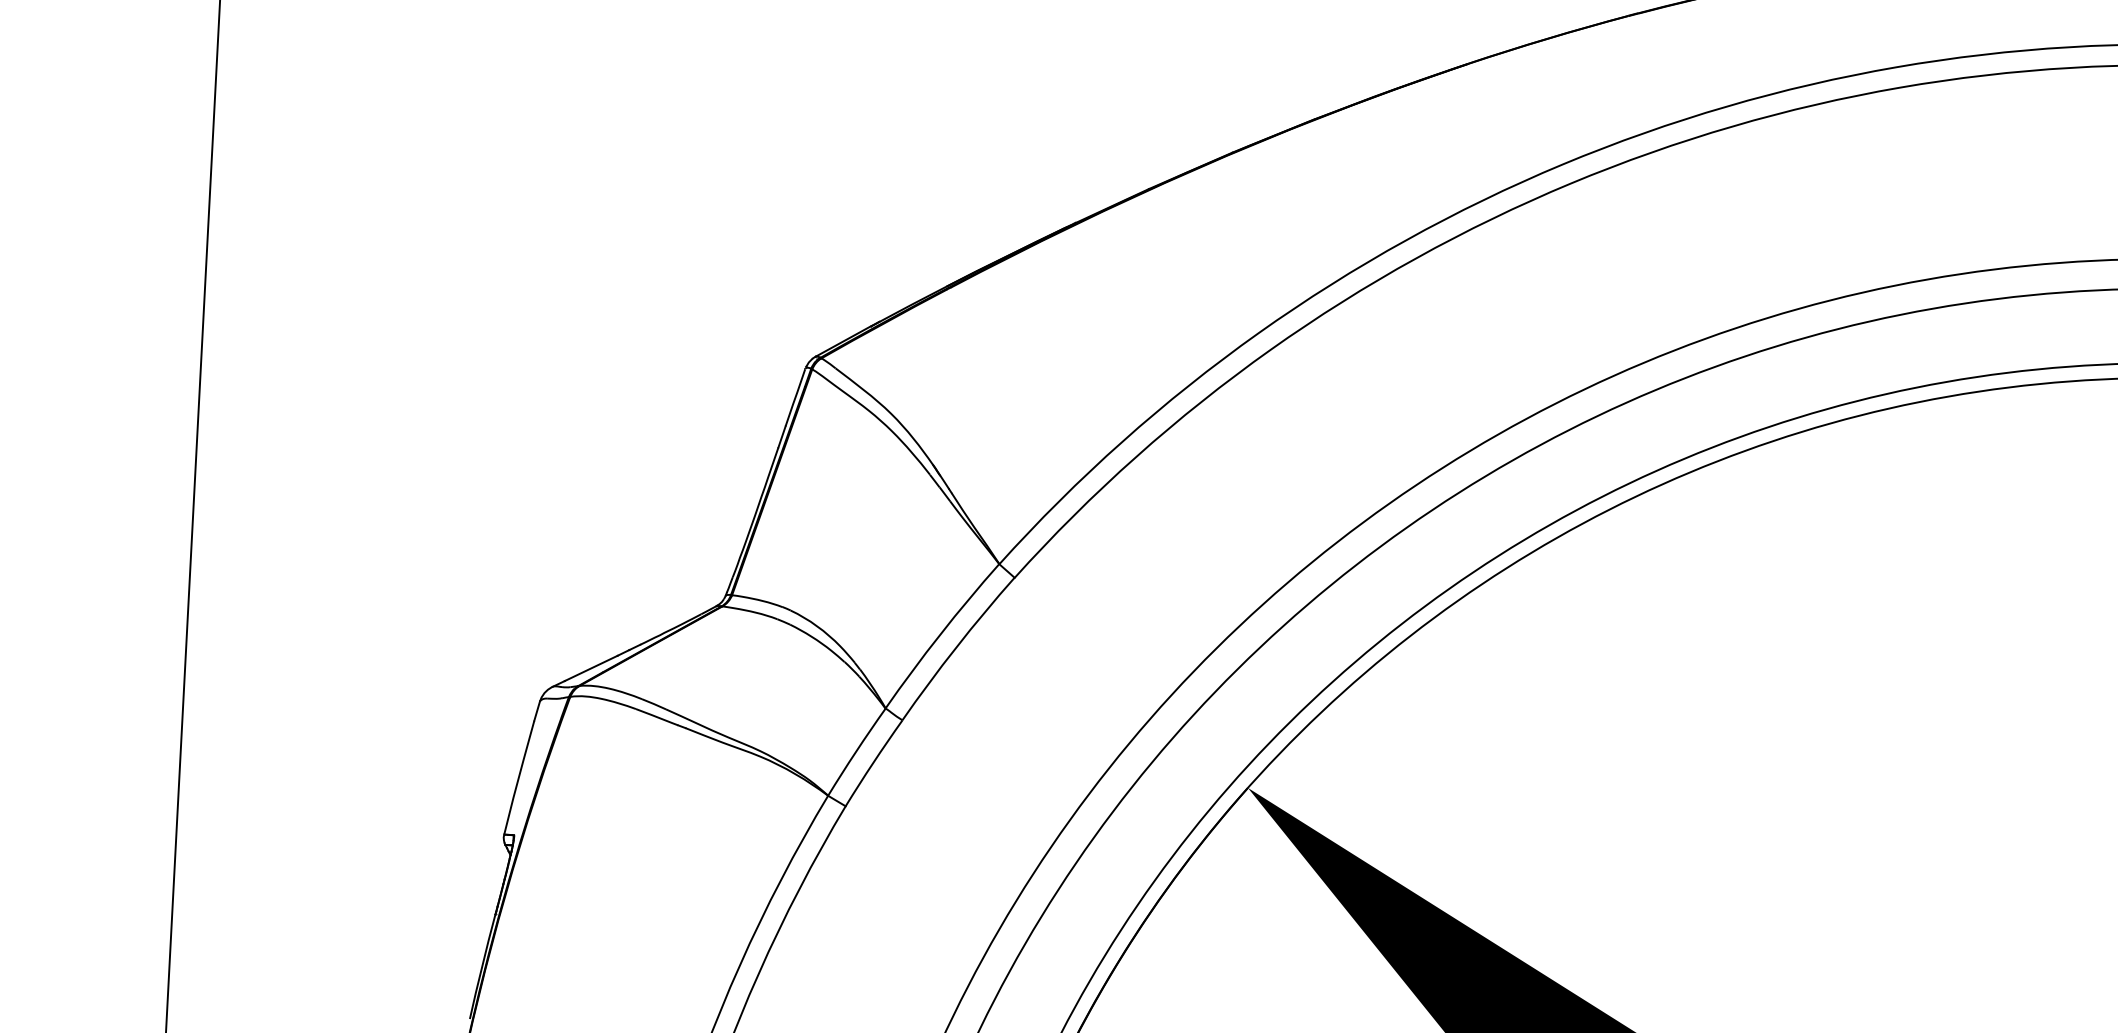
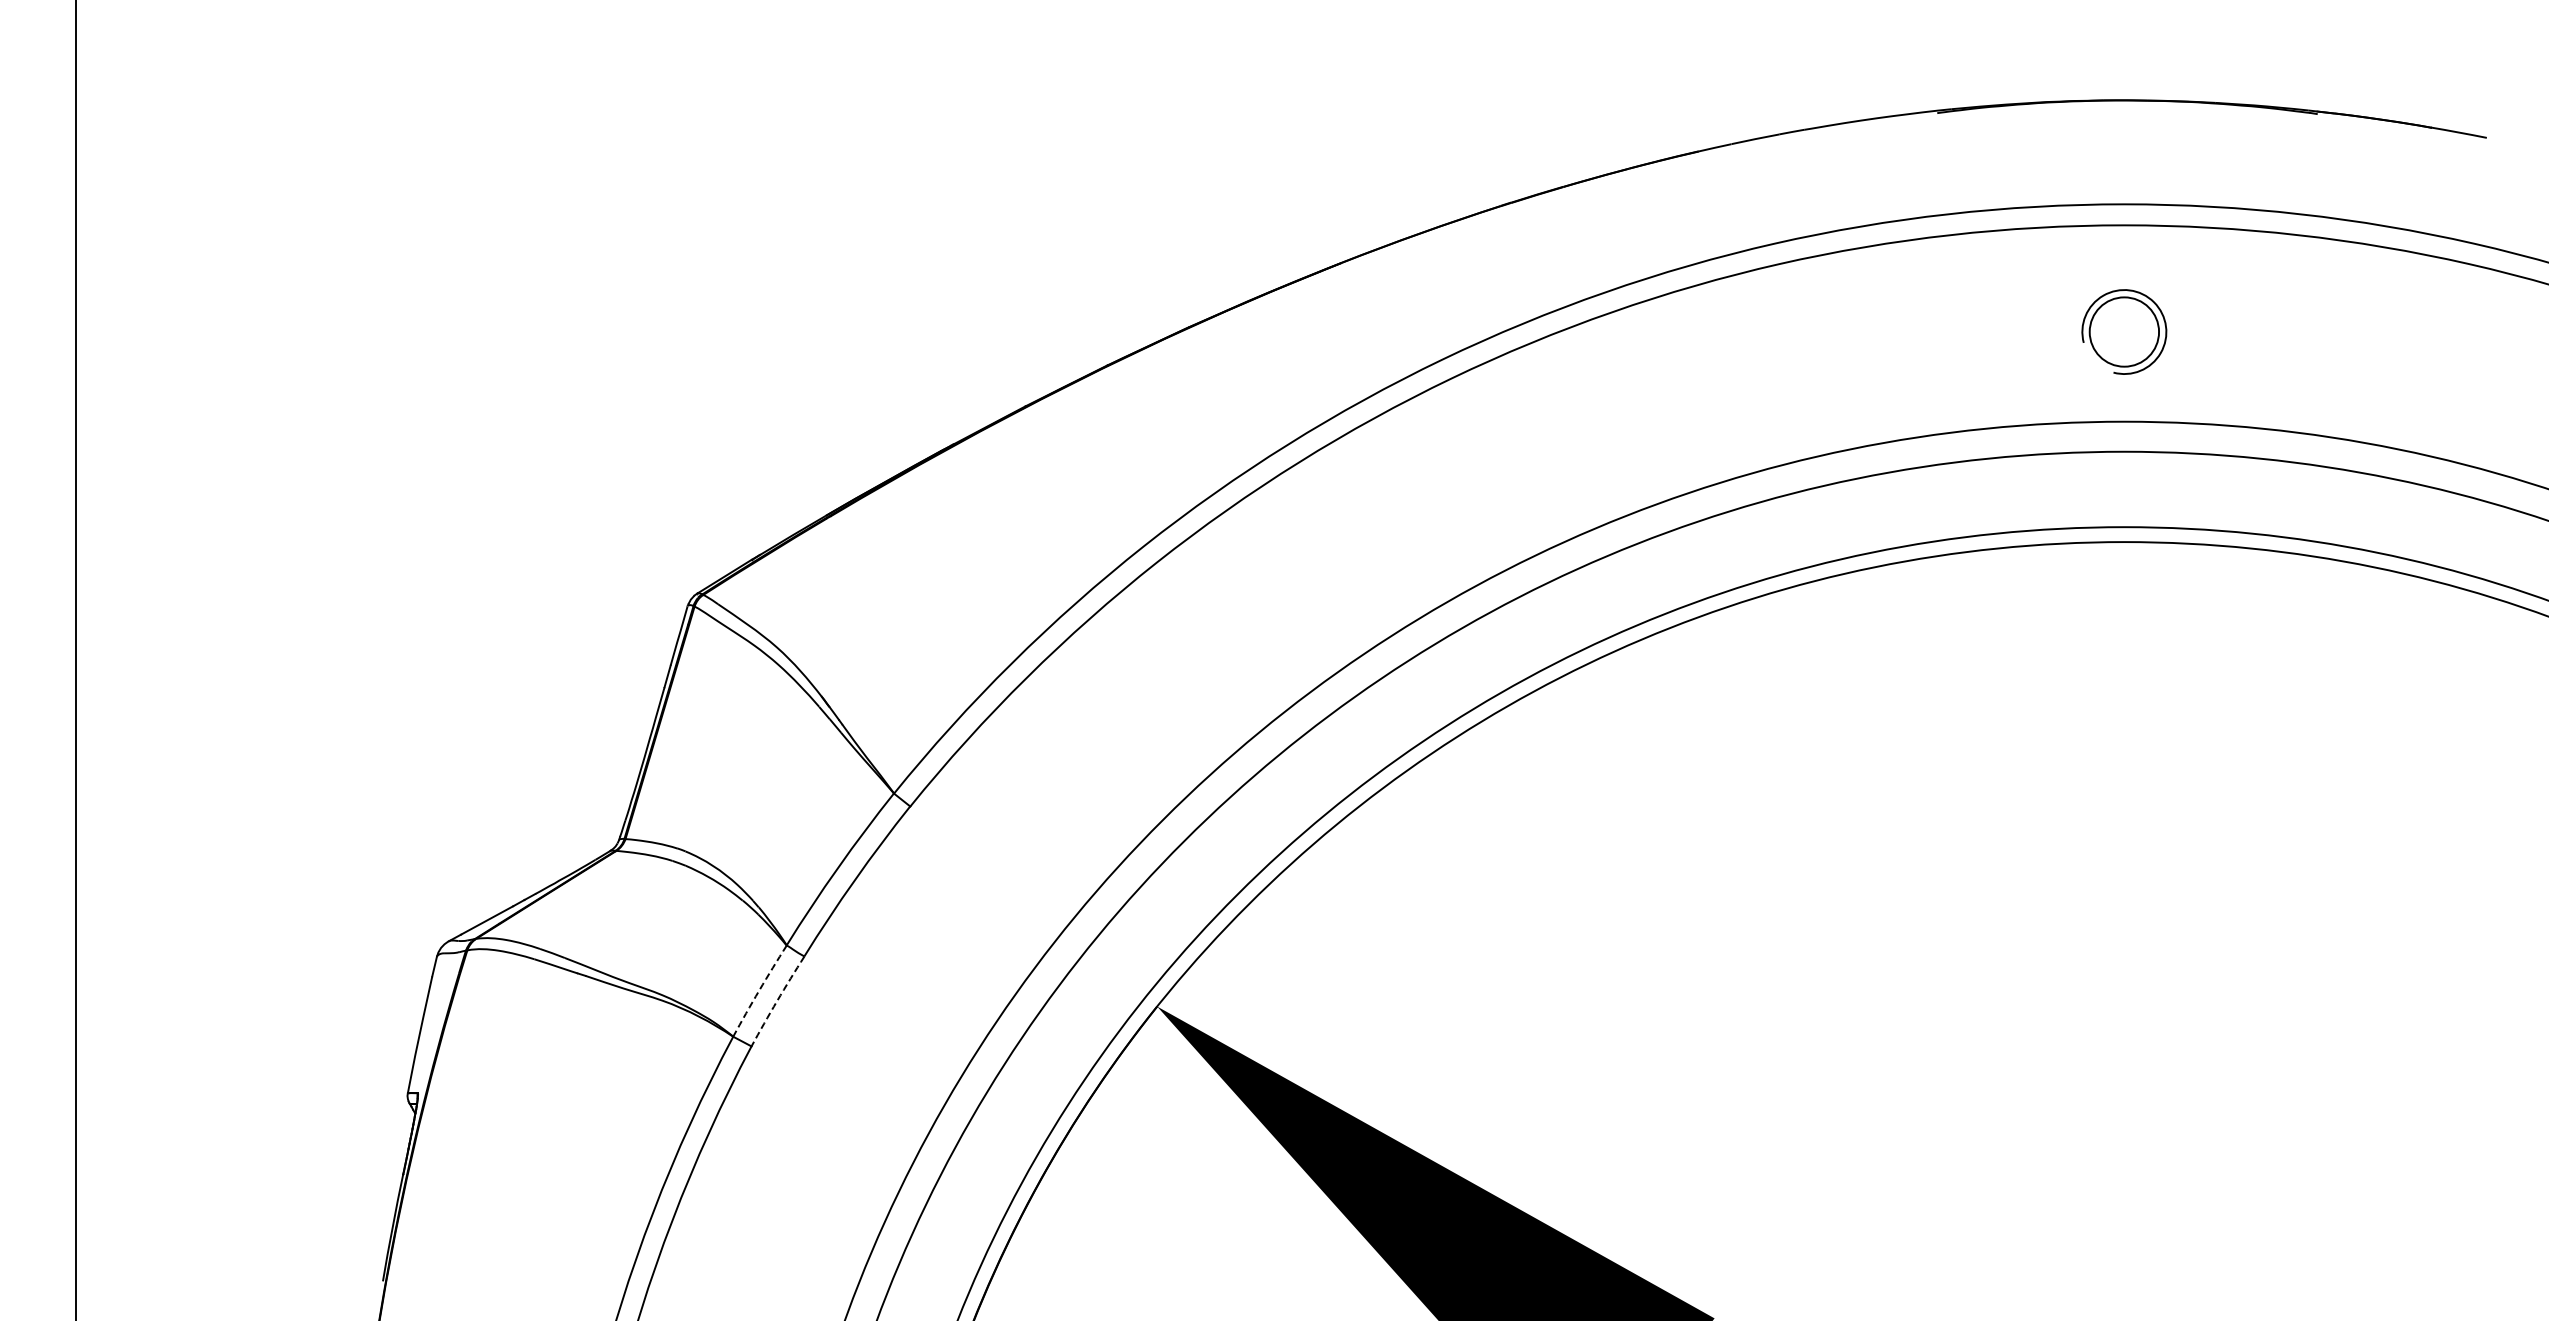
arc: (856, 751) -> (759, 990), solid -> dashed
arc: (873, 763) -> (777, 1001), solid -> dashed

